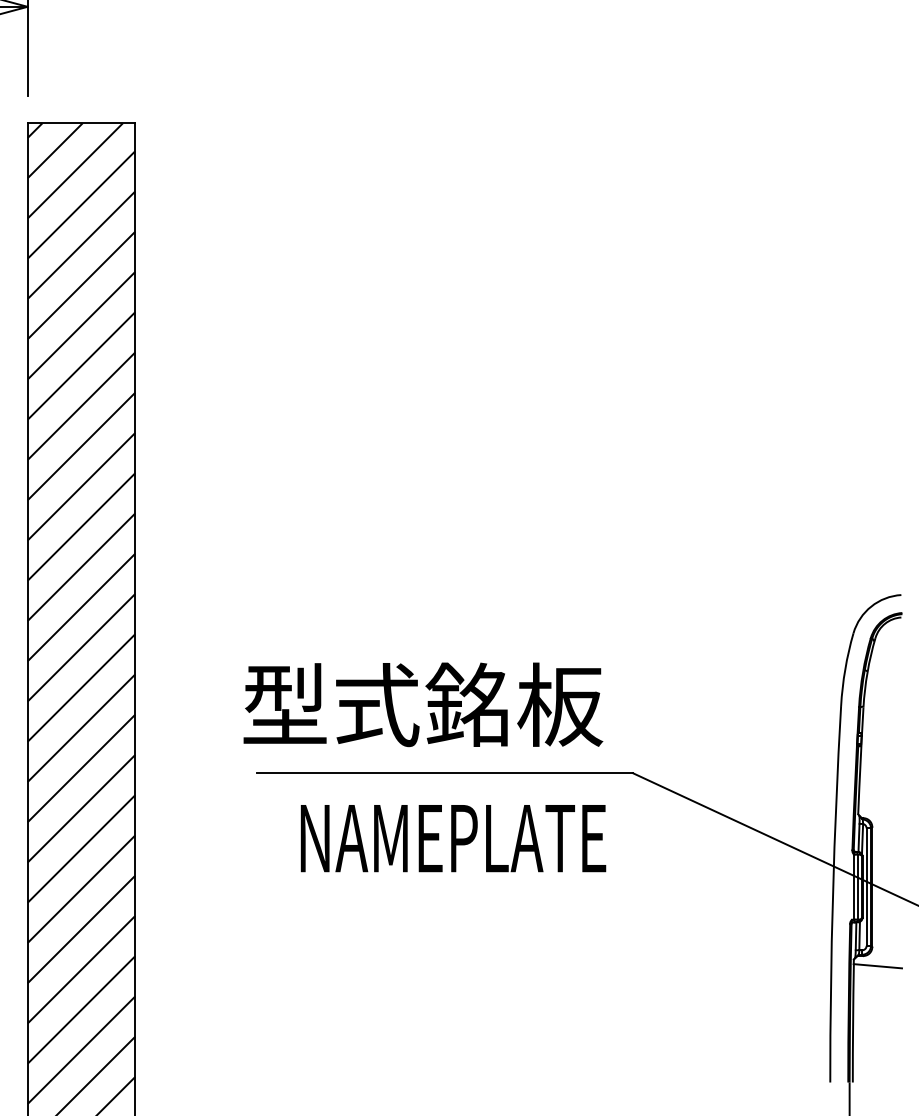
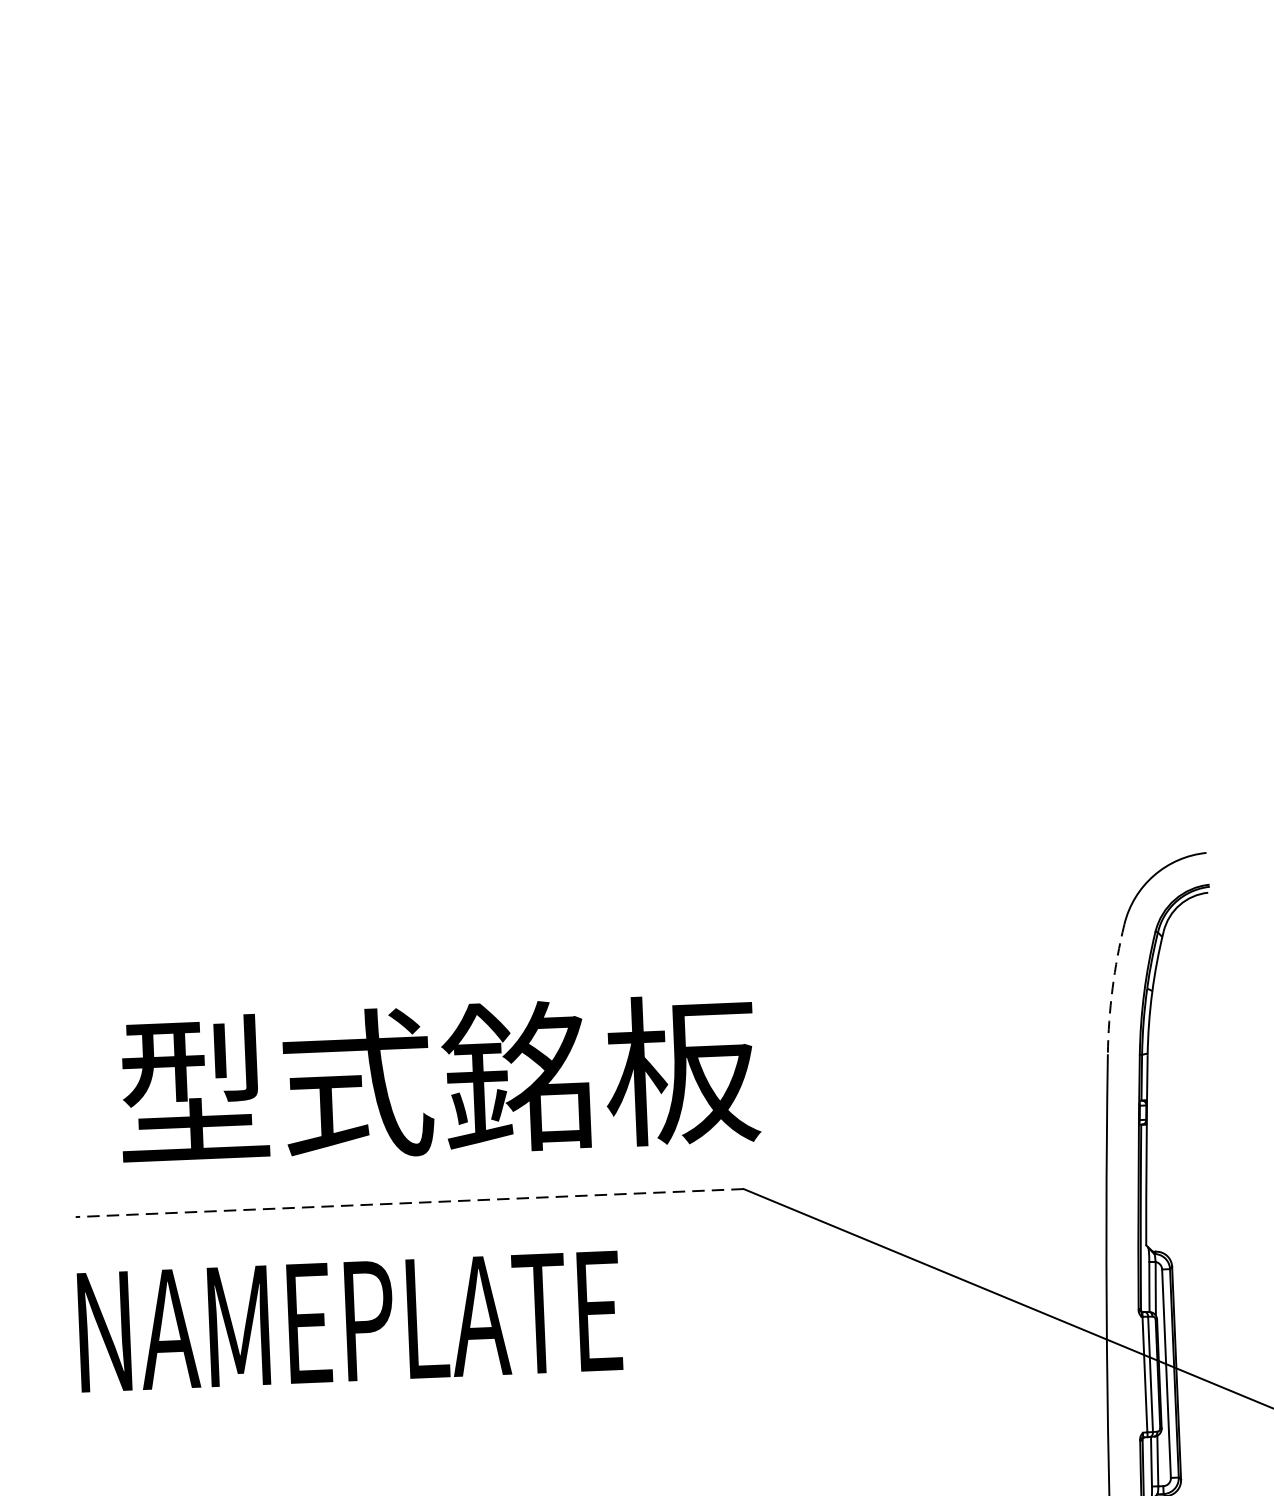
arc: (845, 669) -> (1112, 989), solid -> dashed
text: (423, 704) -> (439, 1079), moved
line: (444, 773) -> (409, 1203), solid -> dashed
text: (453, 838) -> (350, 1321), moved

